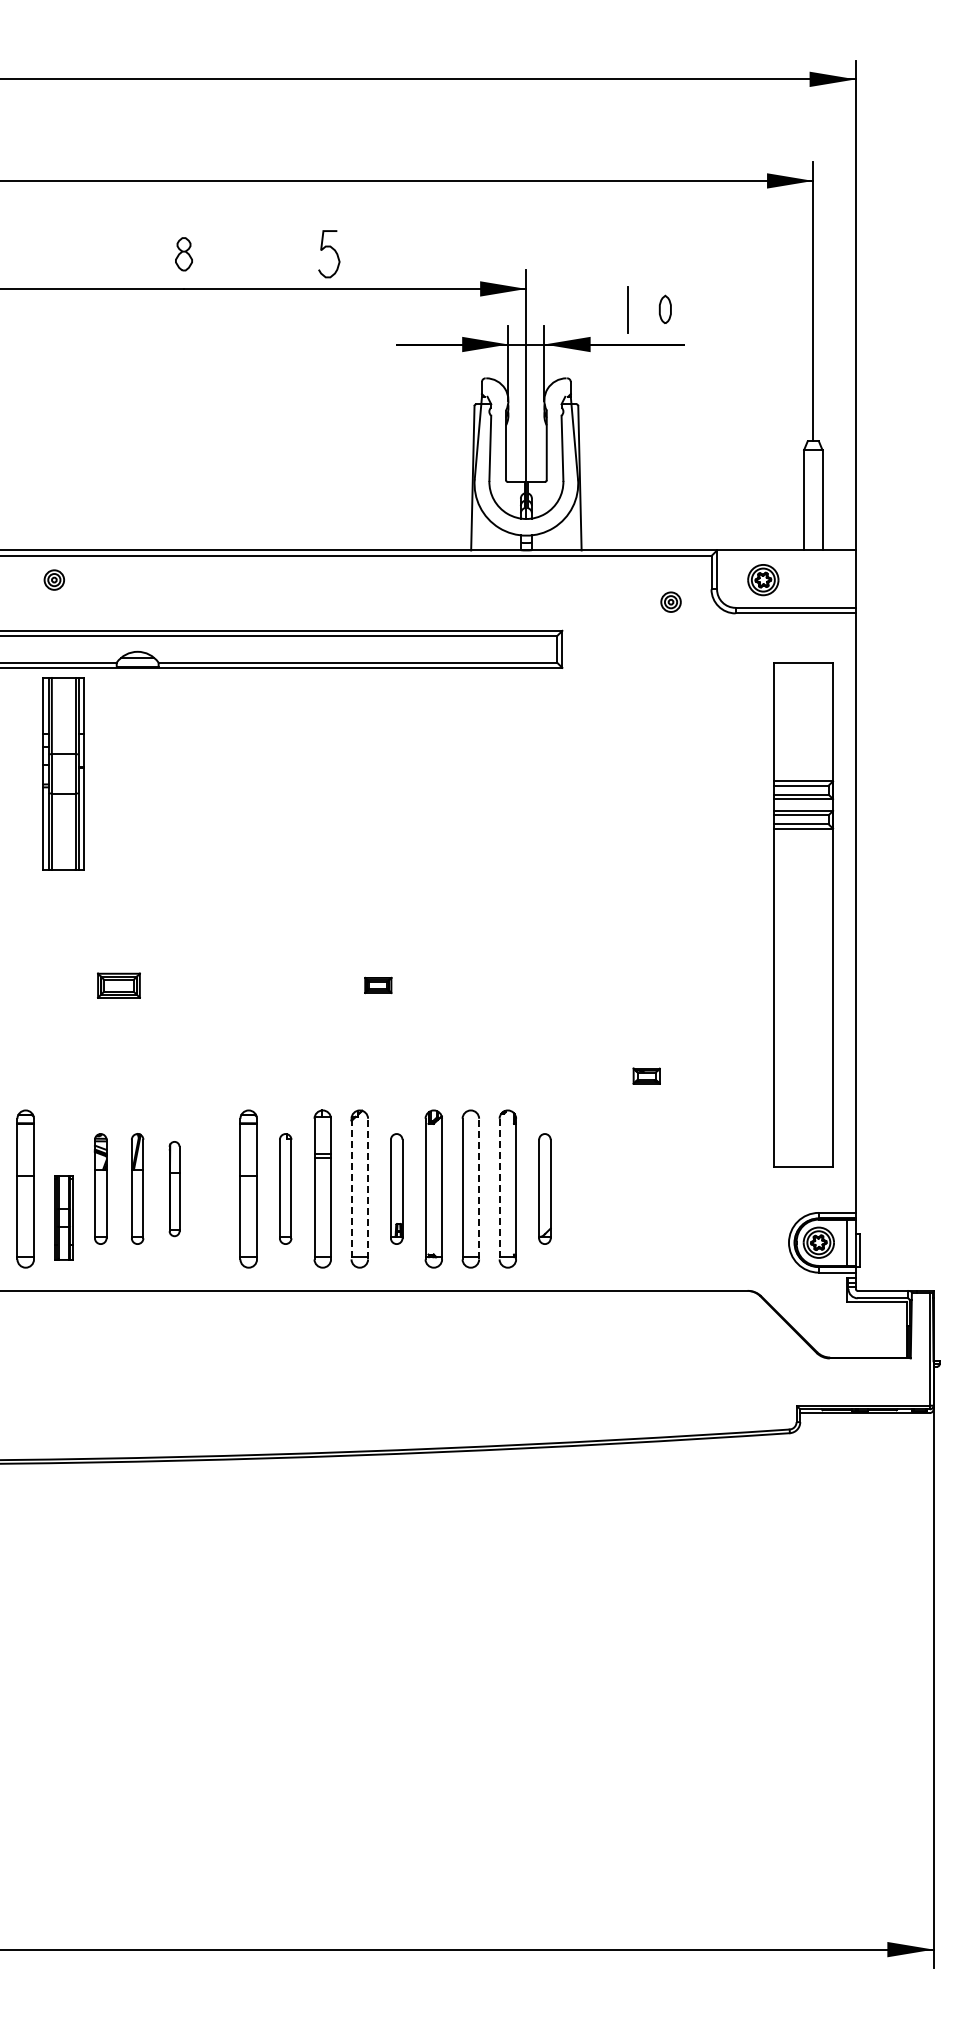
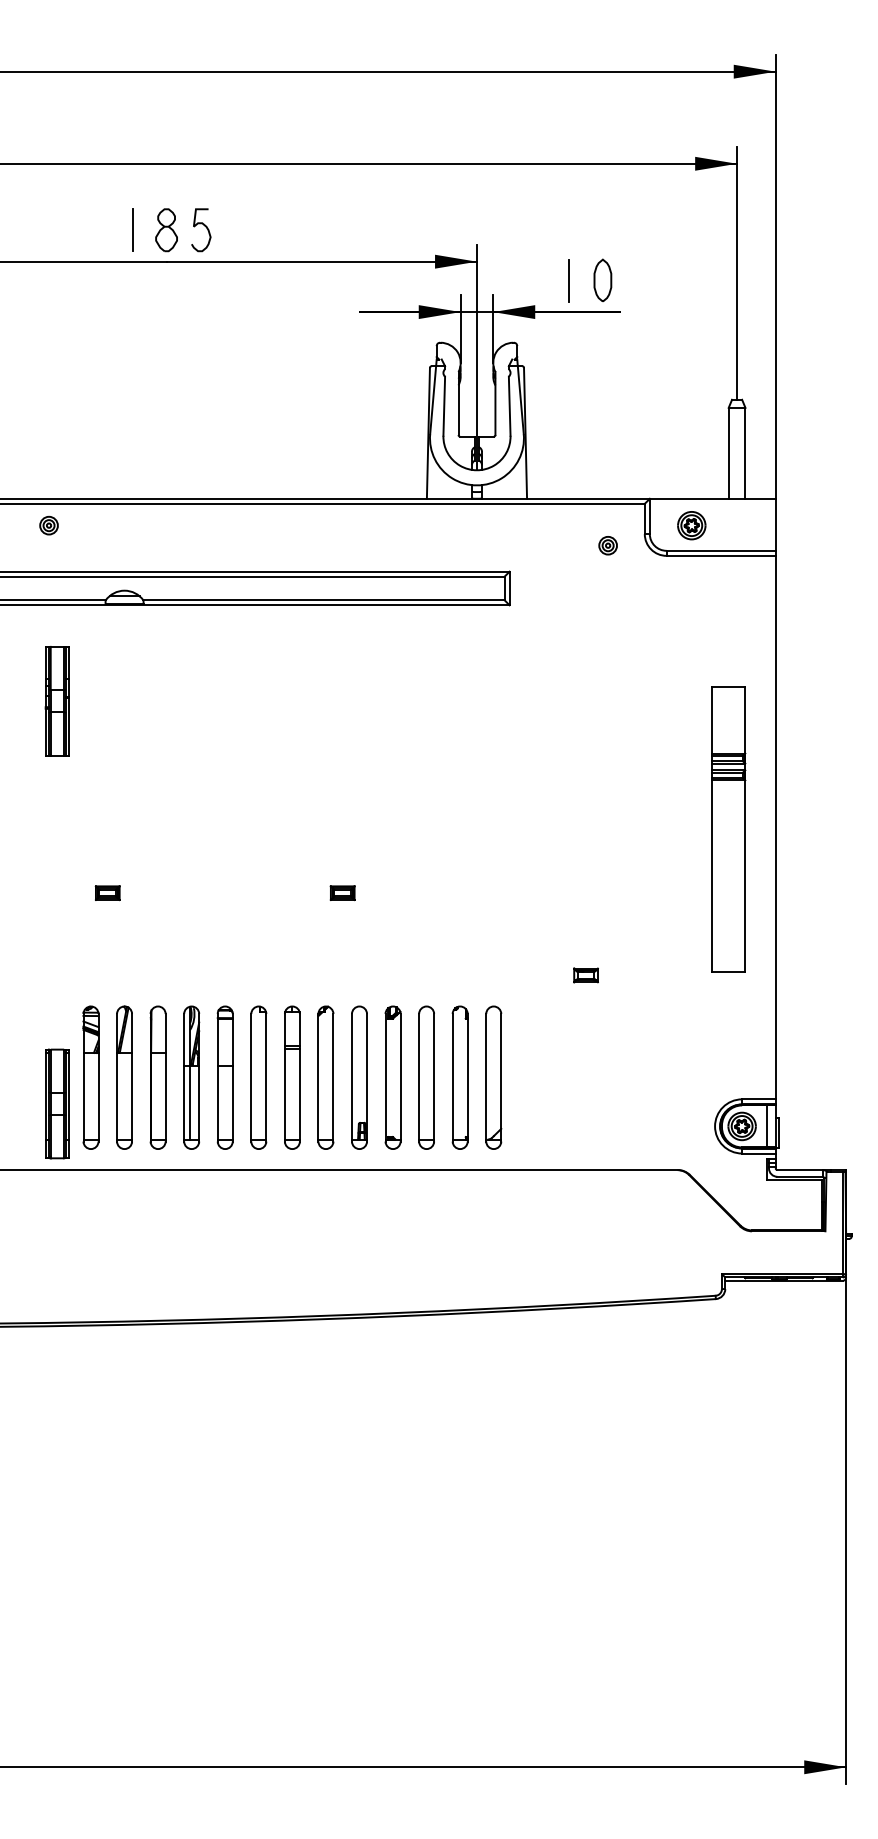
curve: (333, 250) -> (205, 226), moved
line: (147, 254) -> (133, 230), added
part: (183, 254) -> (166, 230), size x1.43
part: (665, 309) -> (603, 280), size x1.67
part: (63, 773) -> (57, 701), size x0.62
part: (804, 914) -> (729, 828), size x0.62
part: (119, 984) -> (108, 892), size x0.62
part: (25, 1188) -> (22, 1077), removed
part: (100, 1188) -> (90, 1077), size x1.43
part: (137, 1188) -> (124, 1077), size x1.43
part: (174, 1188) -> (157, 1077), size x1.67
part: (211, 1188) -> (191, 1077), added
part: (285, 1188) -> (258, 1077), size x1.43
line: (368, 1188) -> (333, 1077), dashed -> solid
part: (396, 1188) -> (359, 1077), size x1.43
line: (479, 1188) -> (434, 1077), dashed -> solid
part: (544, 1188) -> (493, 1077), size x1.43
line: (351, 1189) -> (318, 1078), dashed -> solid
line: (499, 1189) -> (452, 1078), dashed -> solid
part: (63, 1217) -> (57, 1103), size x1.43

